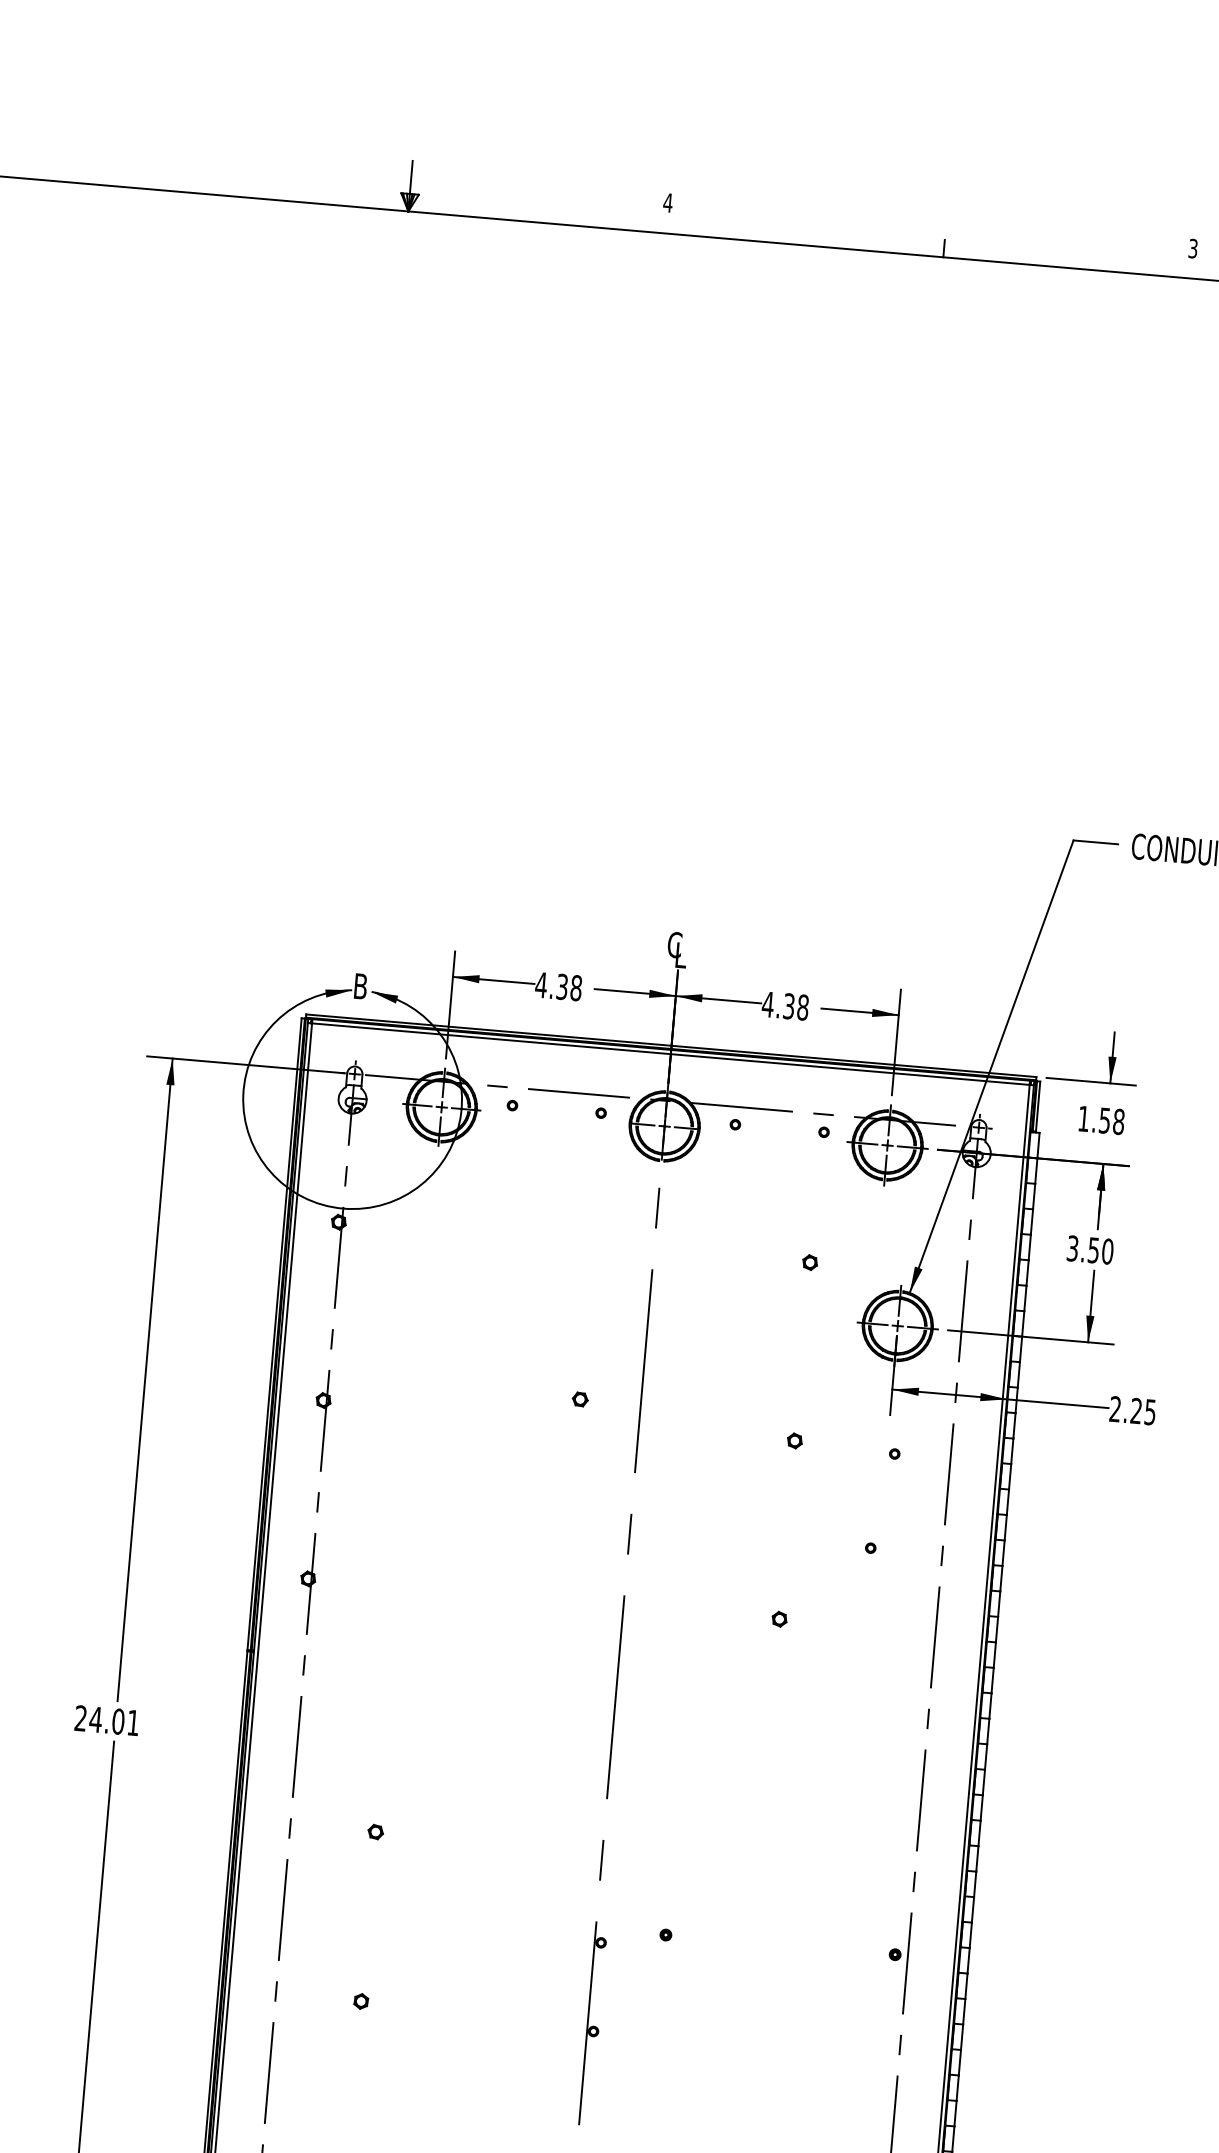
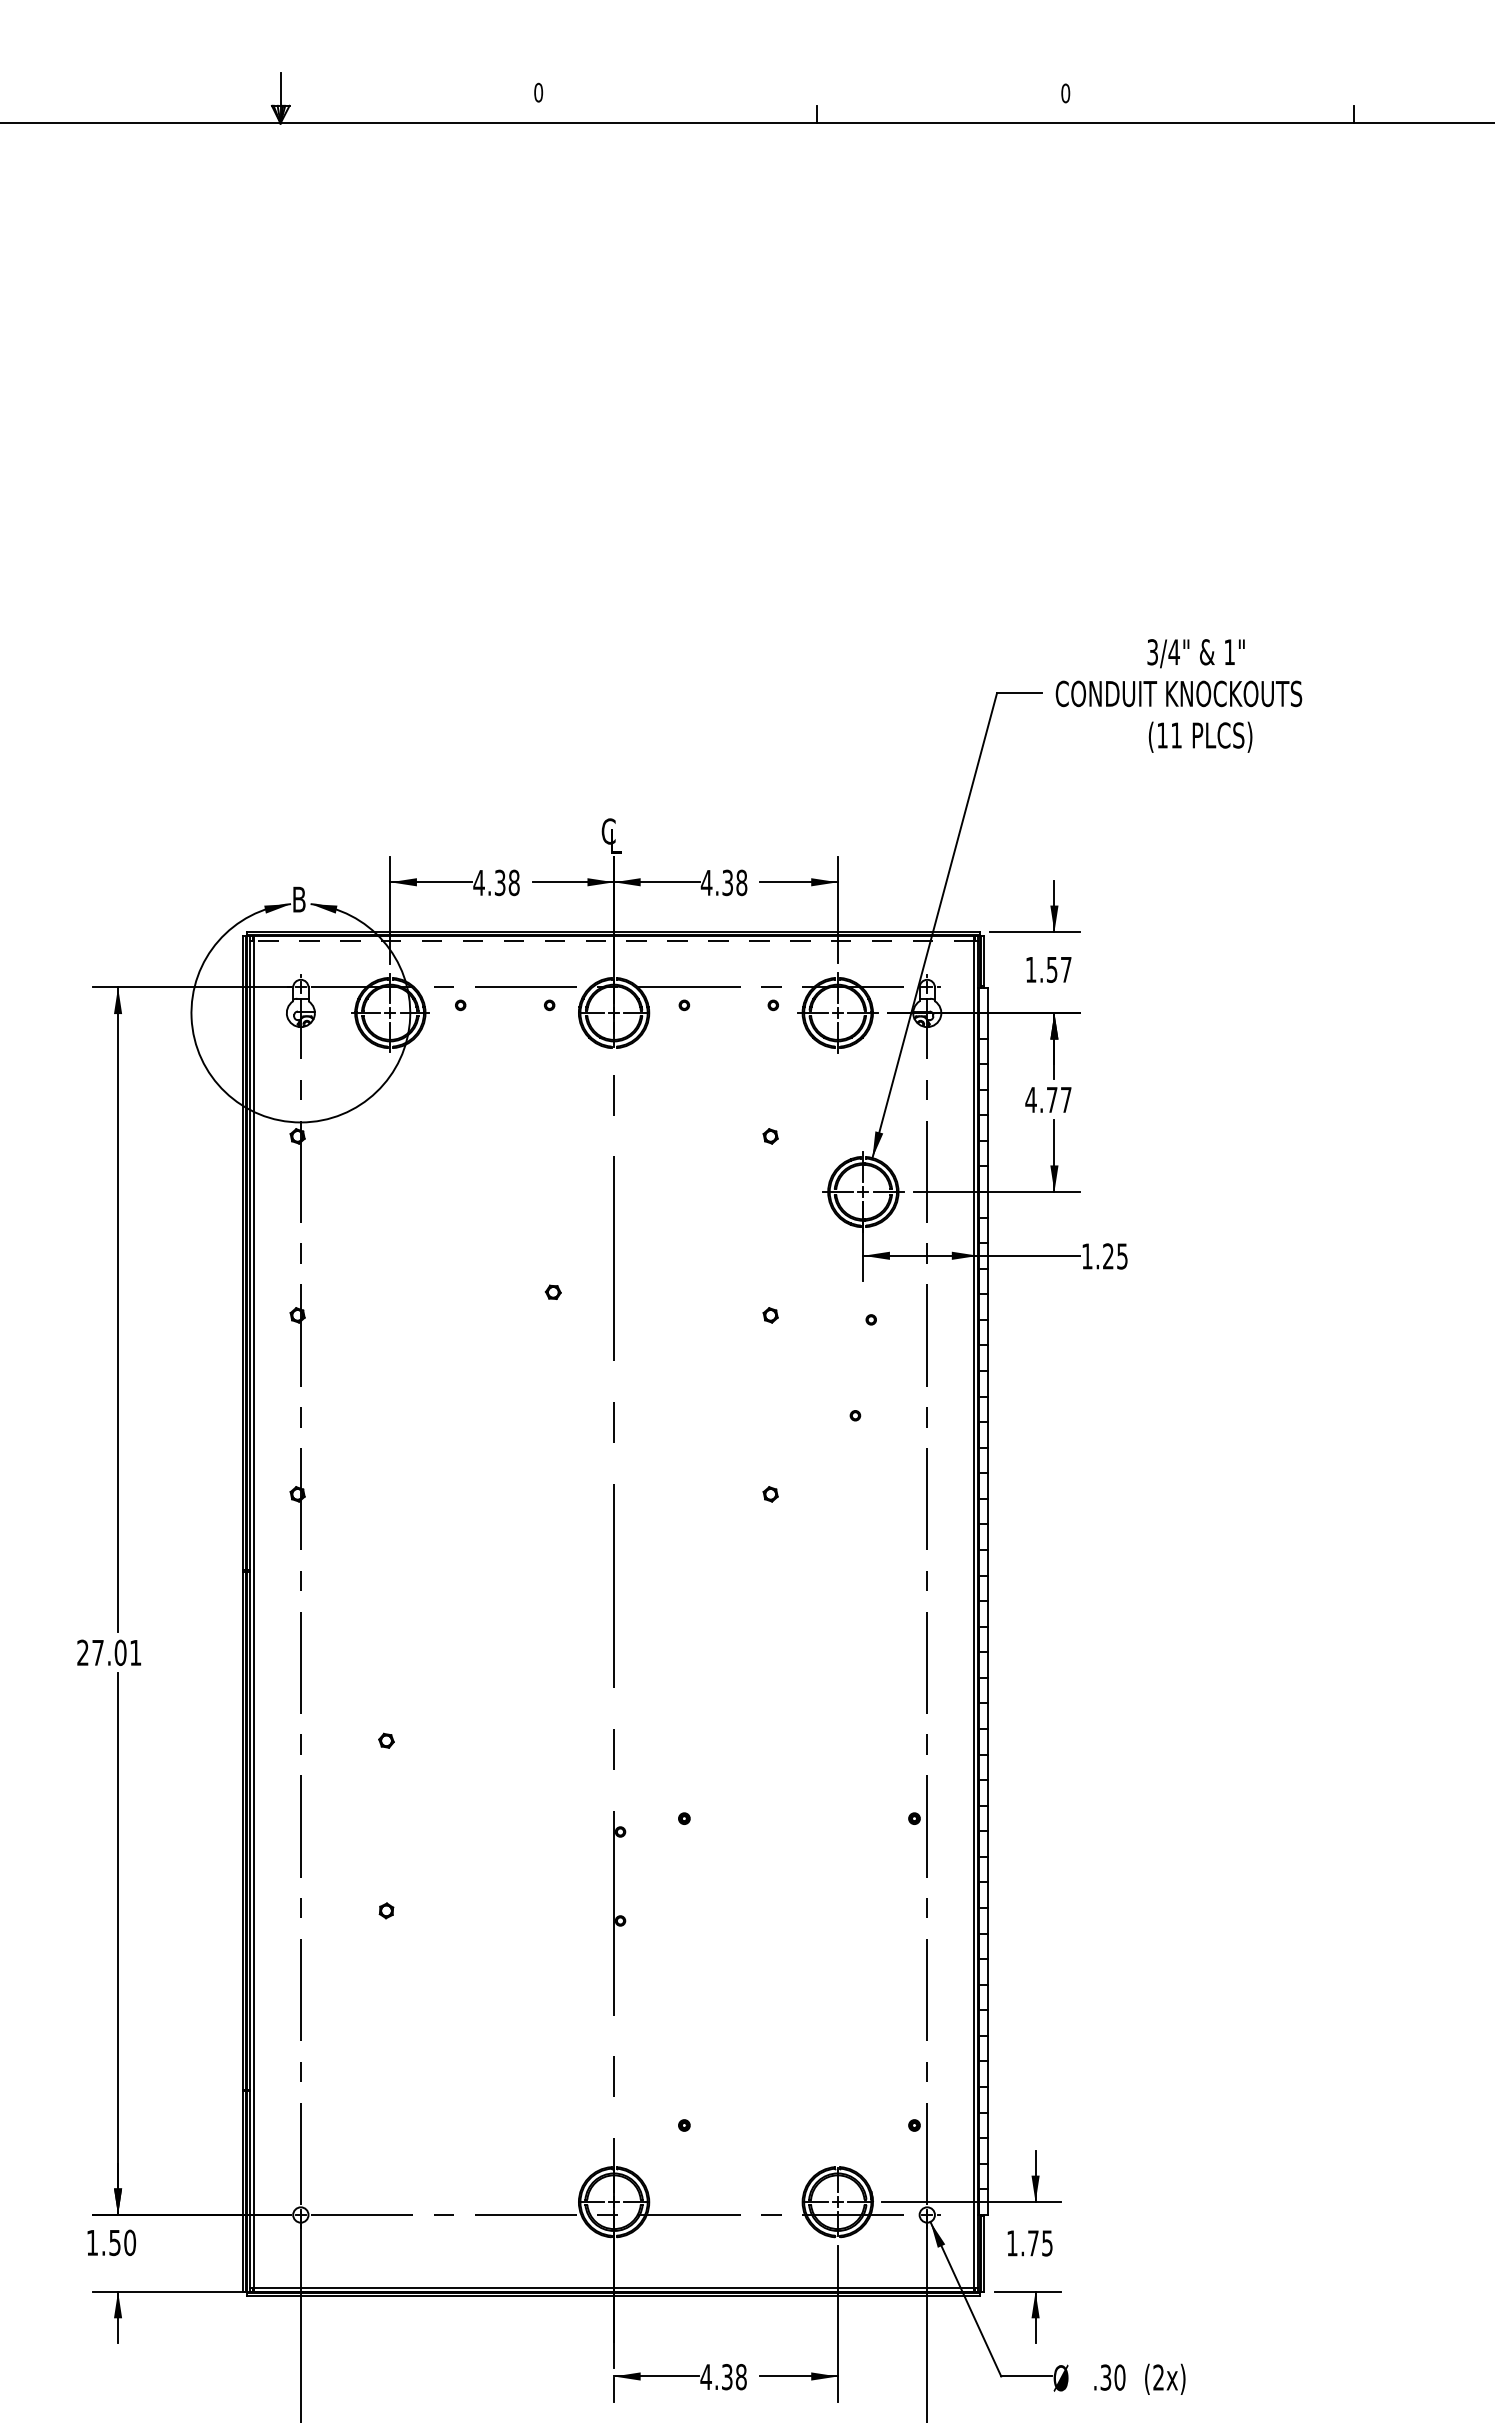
text: (668, 202) -> (538, 92), 4 -> 0
text: (1193, 248) -> (1065, 93), 3 -> 0
line: (670, 1054) -> (613, 940), solid -> dashed
text: (1118, 1121) -> (1065, 969), 1.58 -> 1.57
text: (1090, 1249) -> (1048, 1099), 3.50 -> 4.77
text: (1115, 1409) -> (1087, 1256), 2.25 -> 1.25
text: (95, 1719) -> (97, 1652), 24.01 -> 27.01

